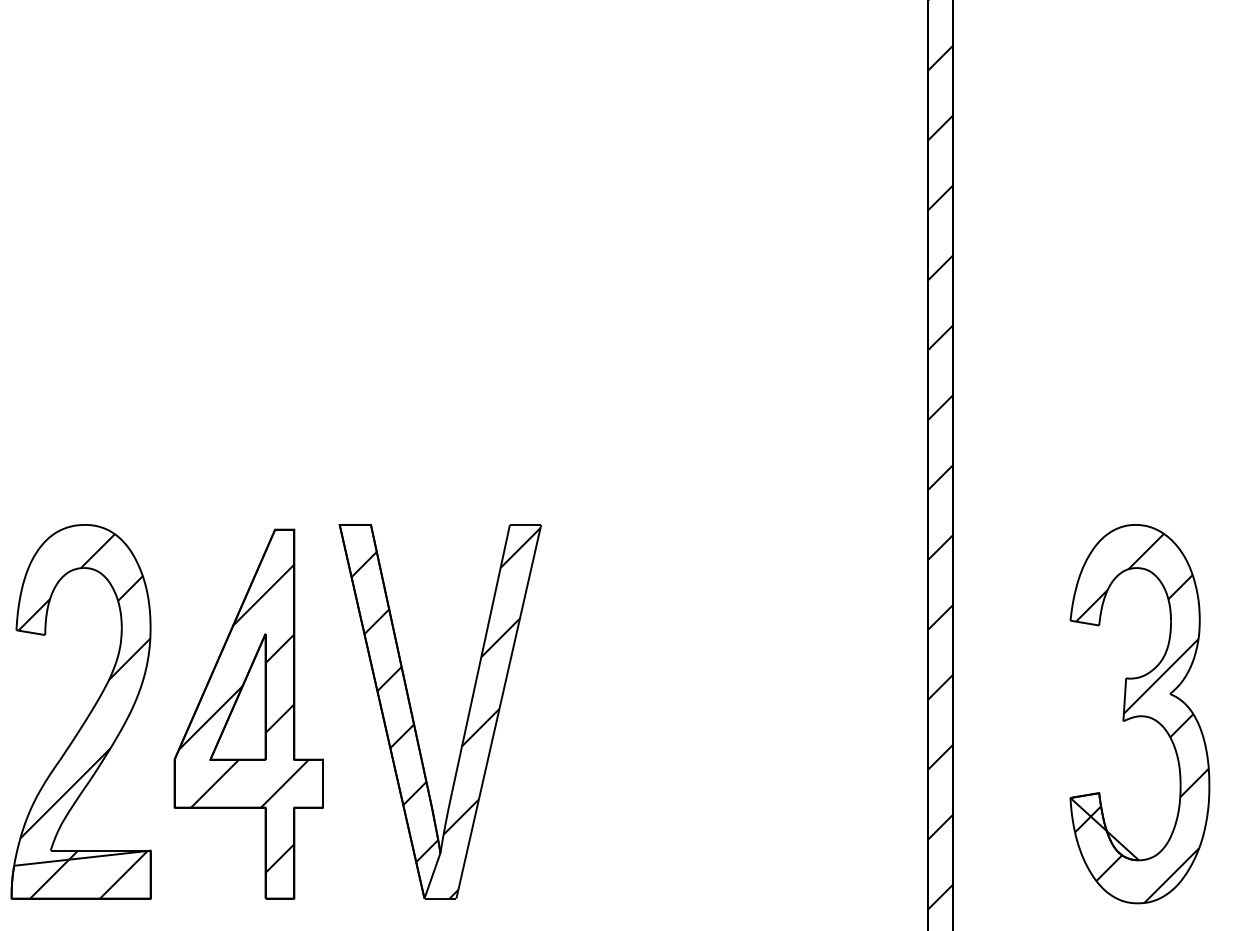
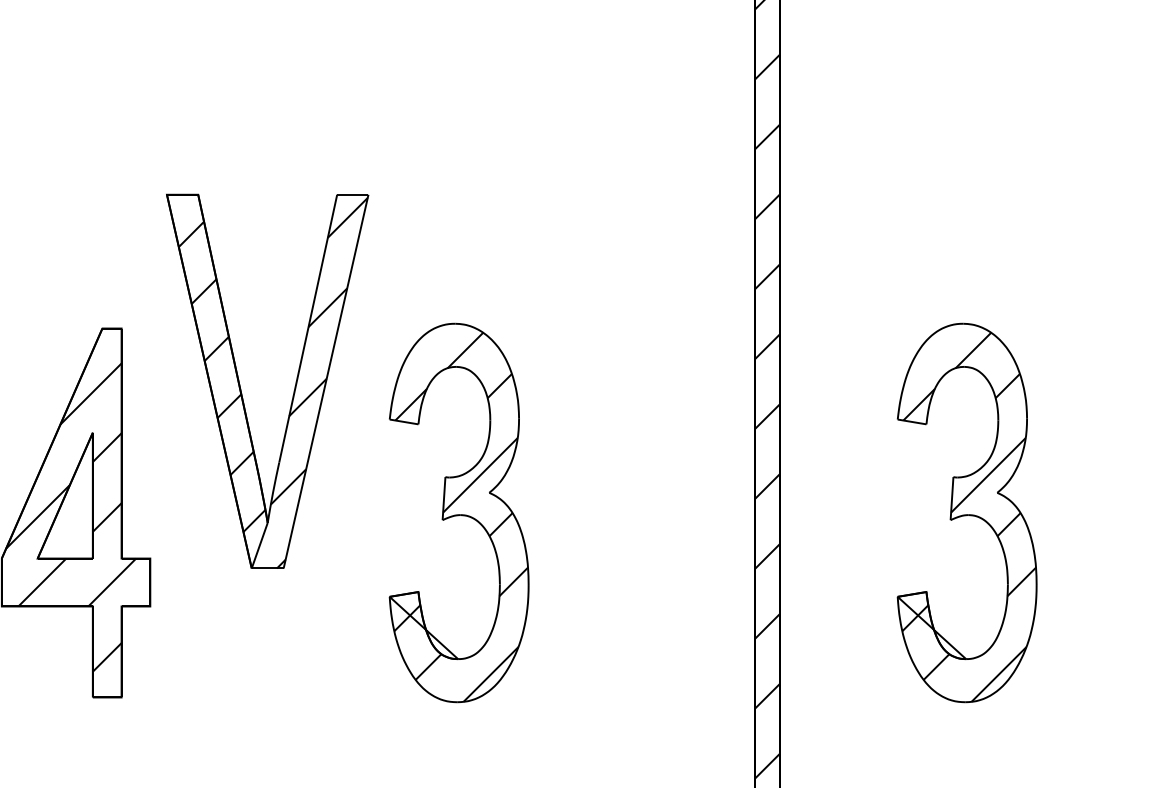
part: (631, 714) -> (458, 513), added
part: (413, 715) -> (240, 385), moved

